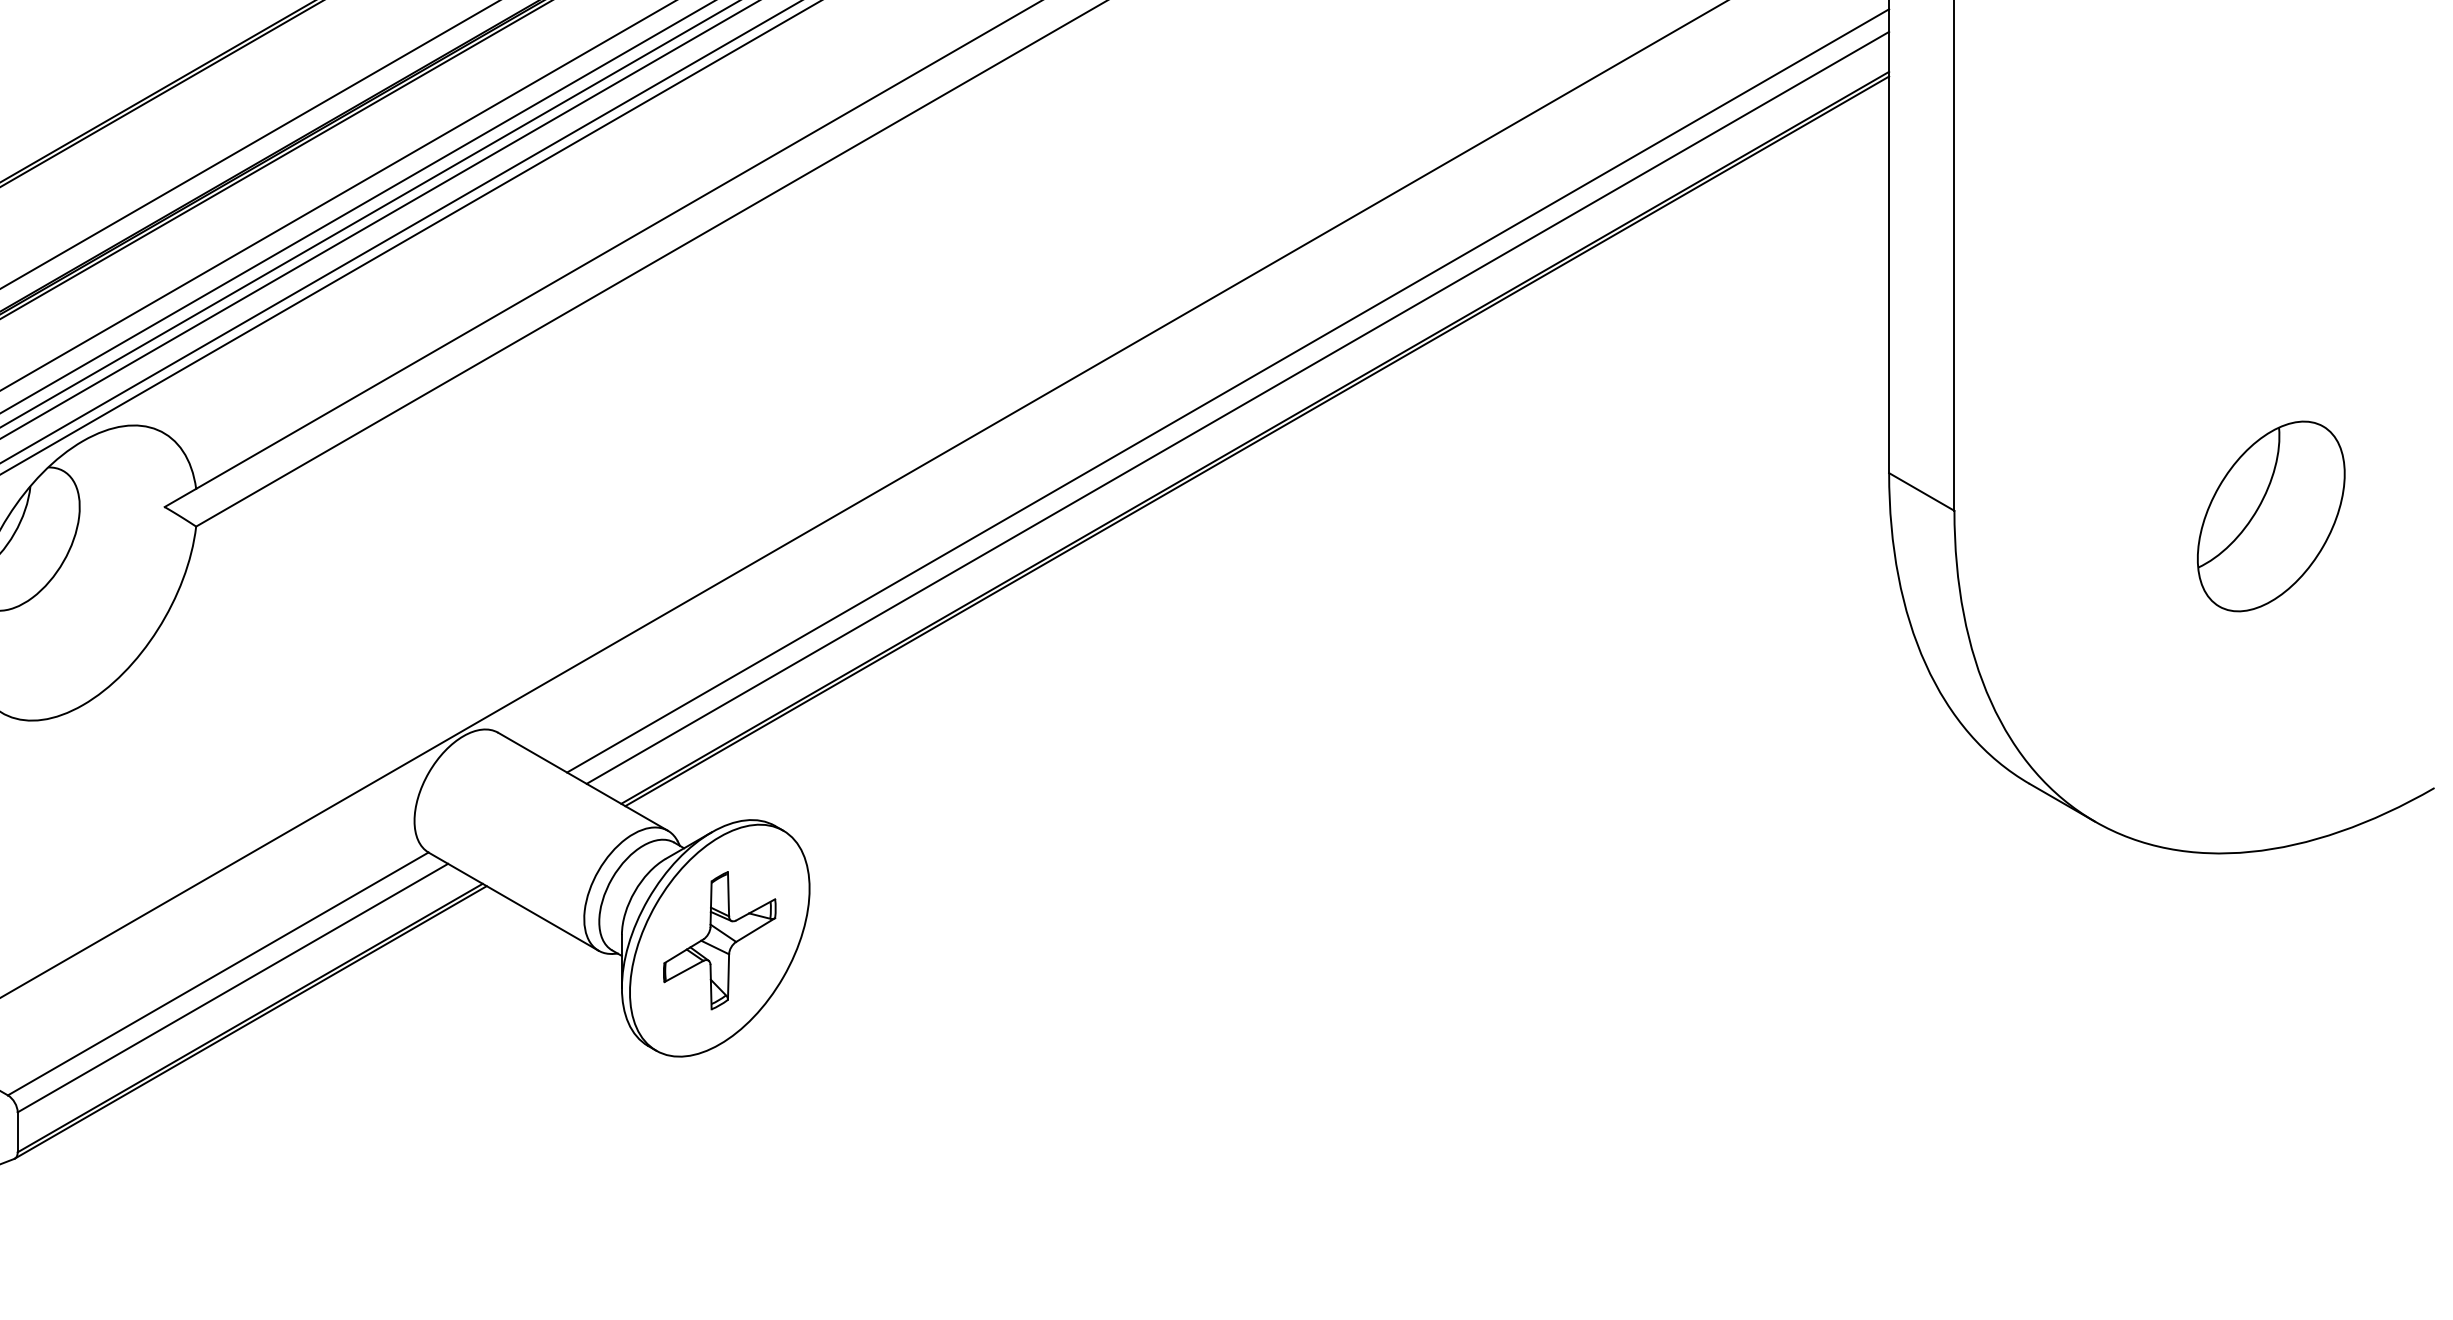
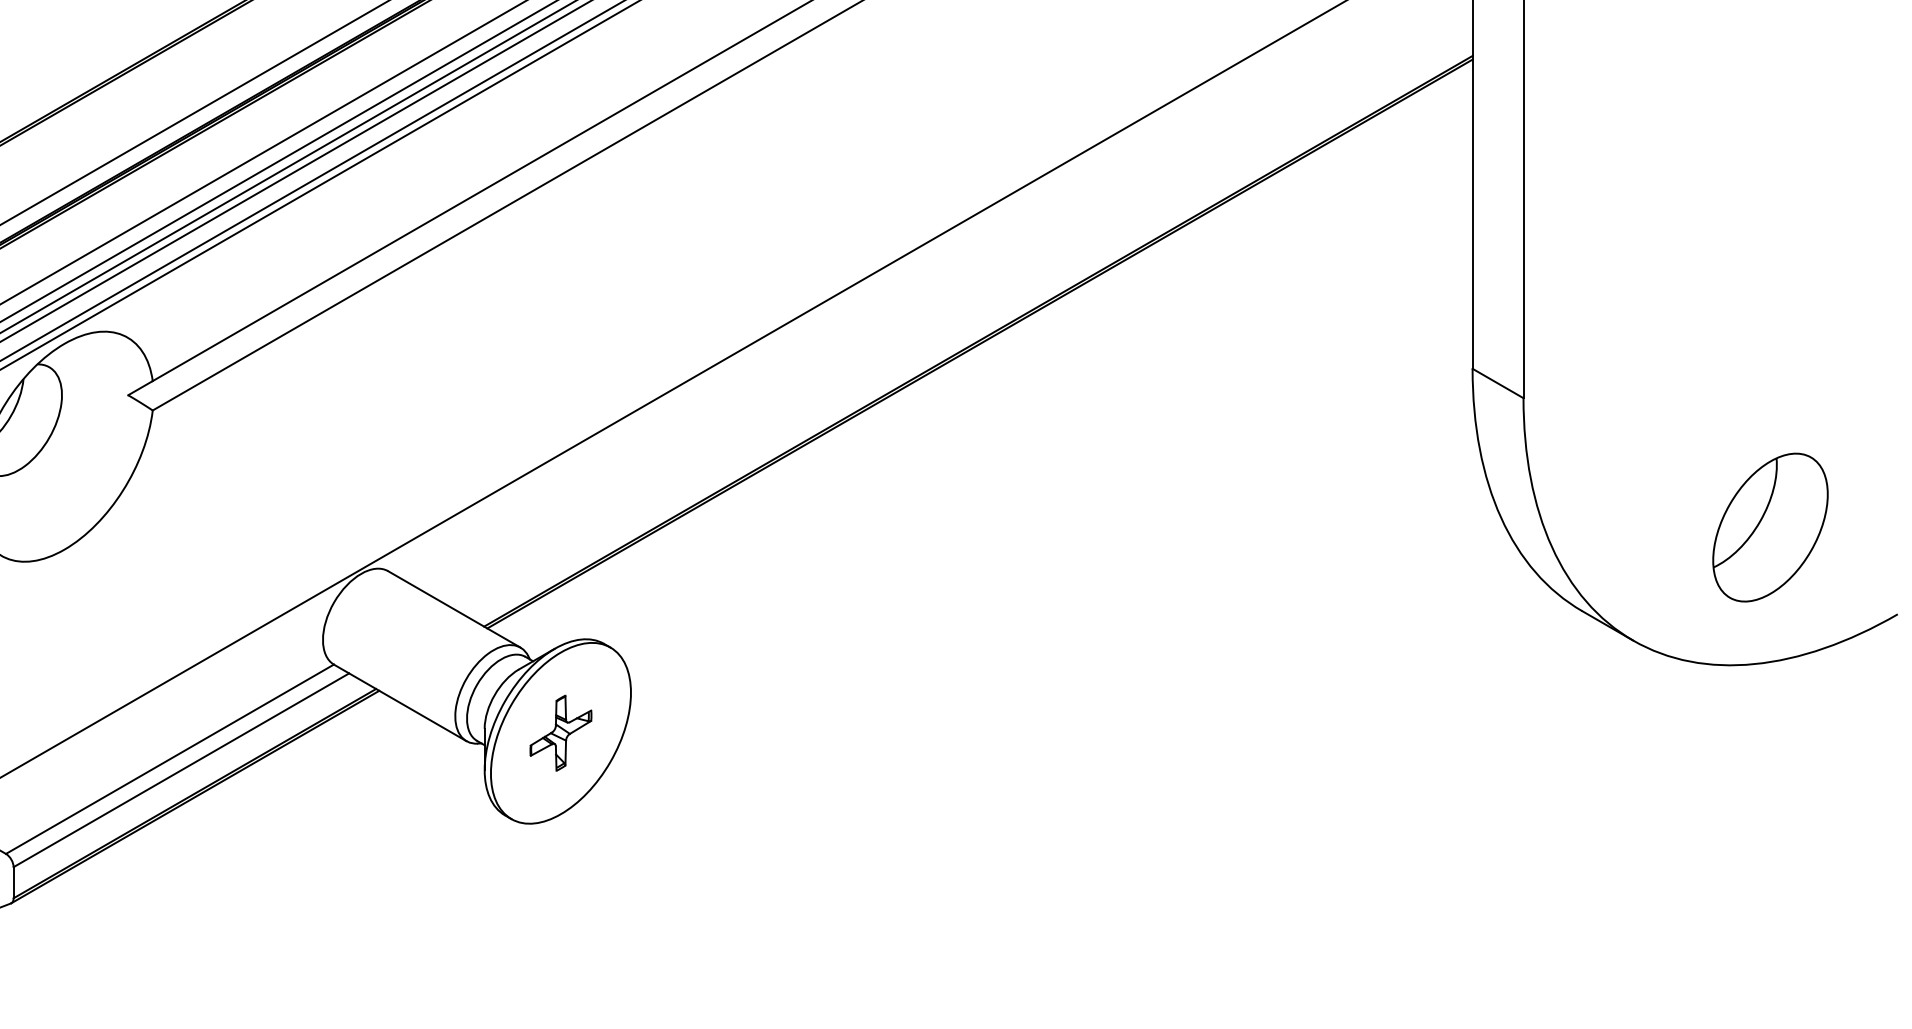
line: (1227, 390) -> (956, 304), removed
line: (1237, 407) -> (964, 317), removed
part: (2271, 516) -> (1770, 527), moved
part: (719, 939) -> (560, 732), size x0.7

